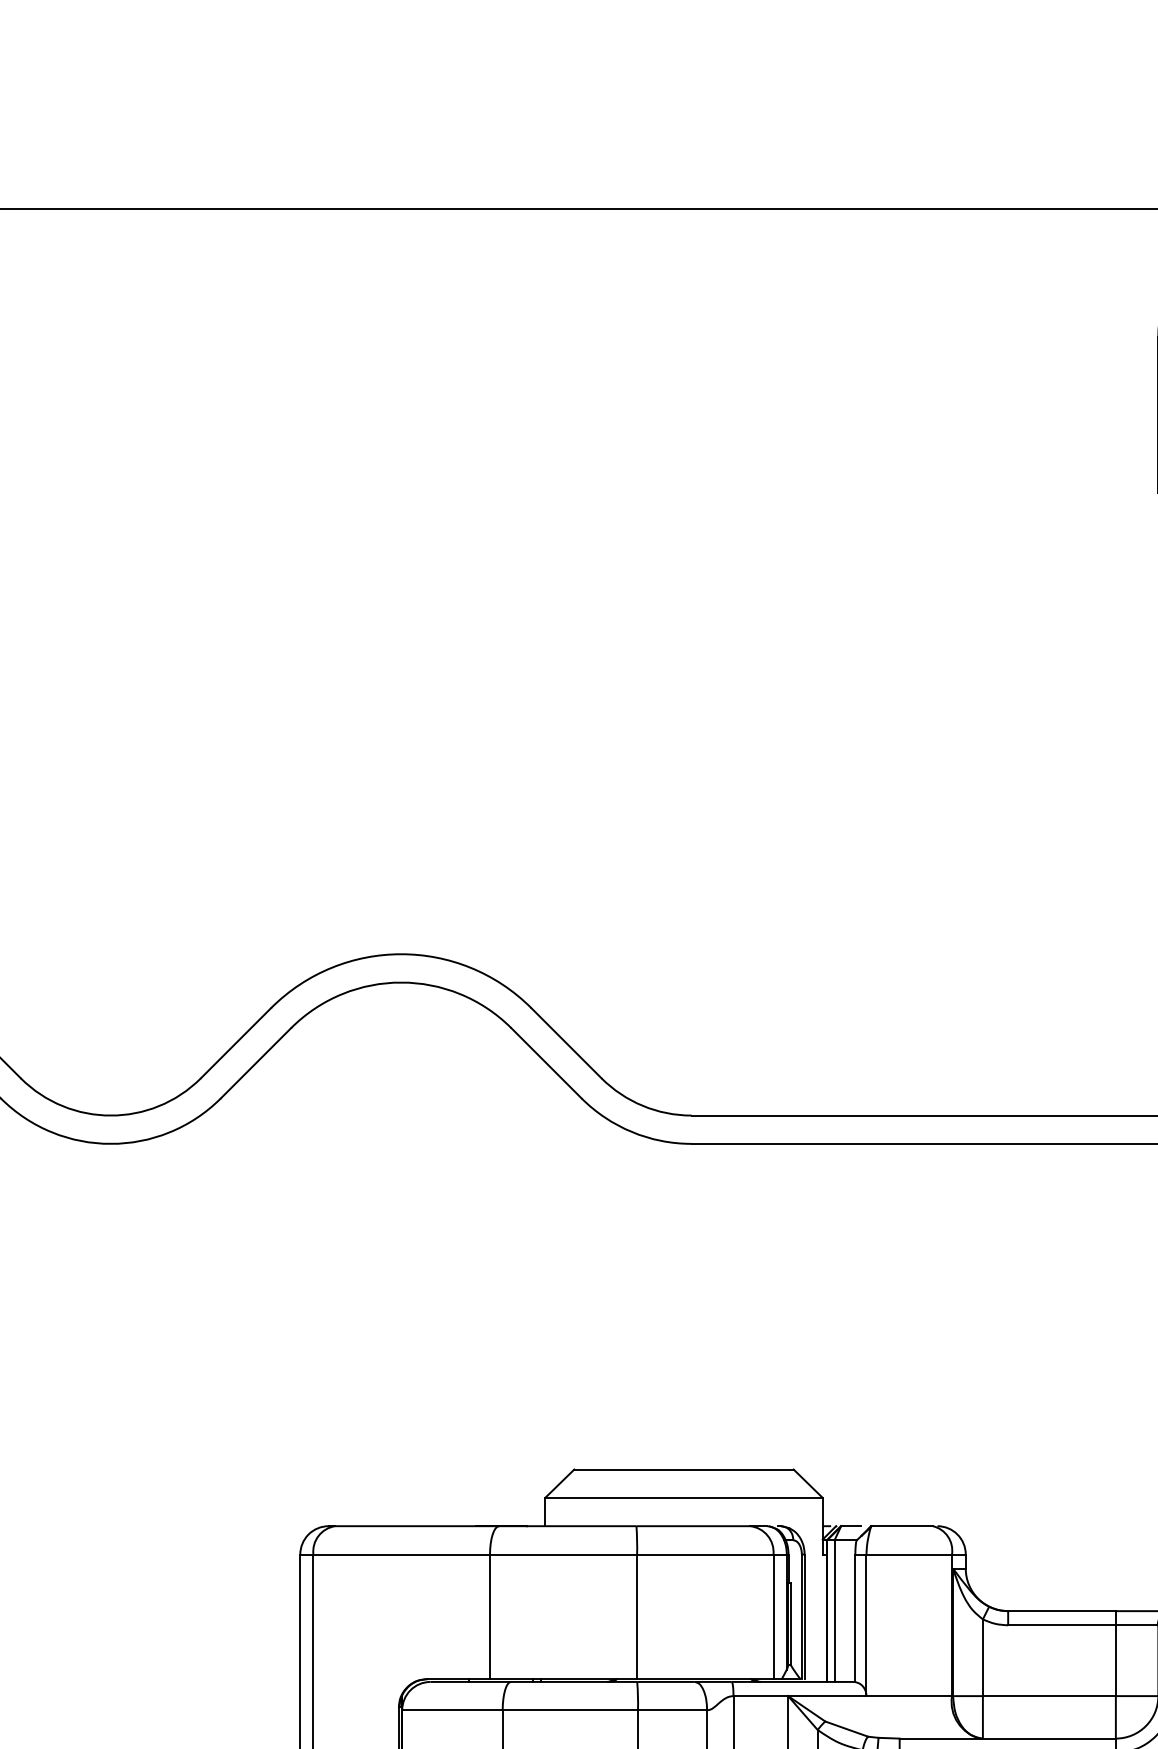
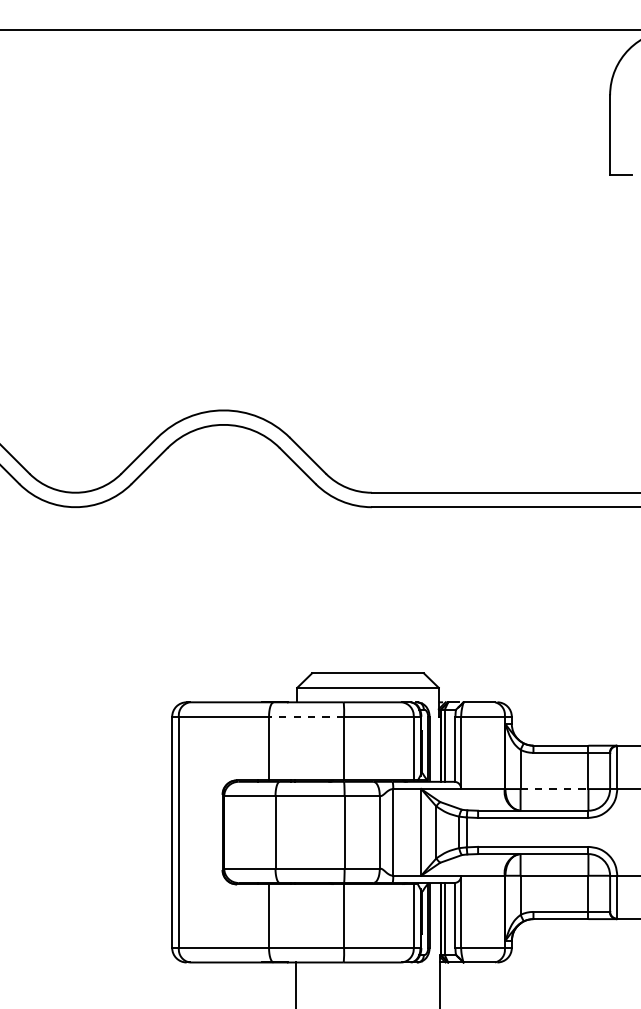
line: (563, 1553) -> (306, 716), solid -> dashed
line: (1049, 1696) -> (554, 789), solid -> dashed

